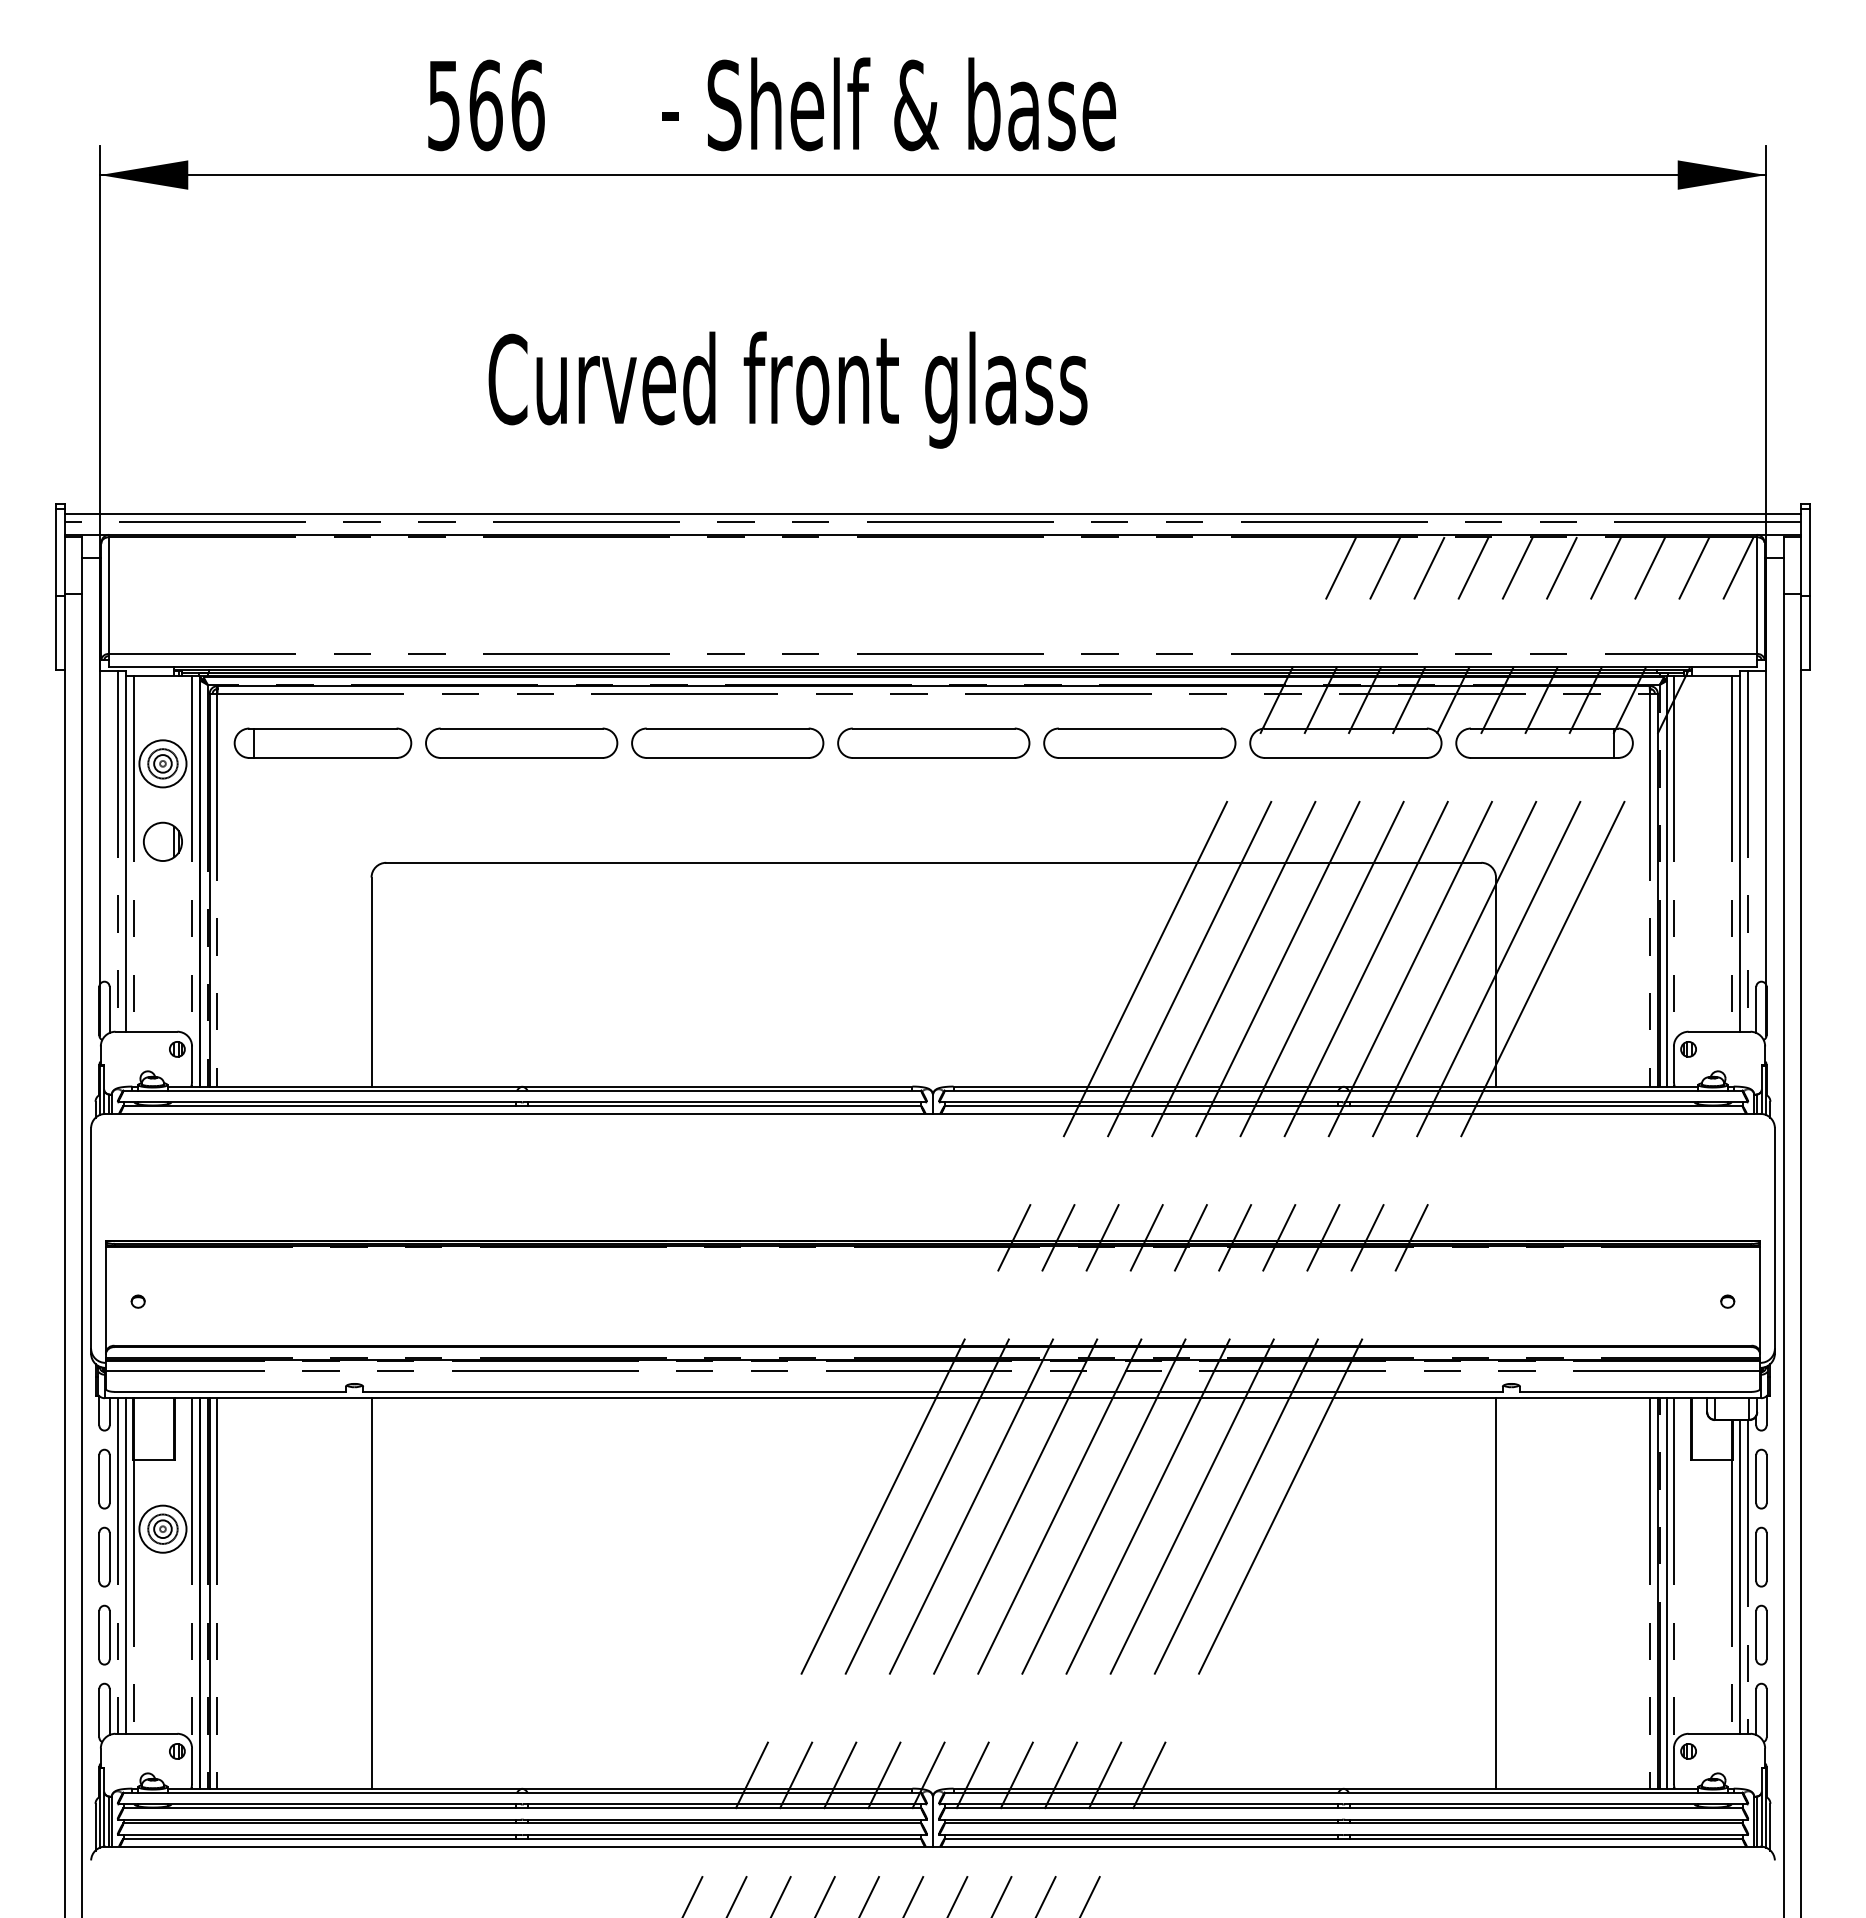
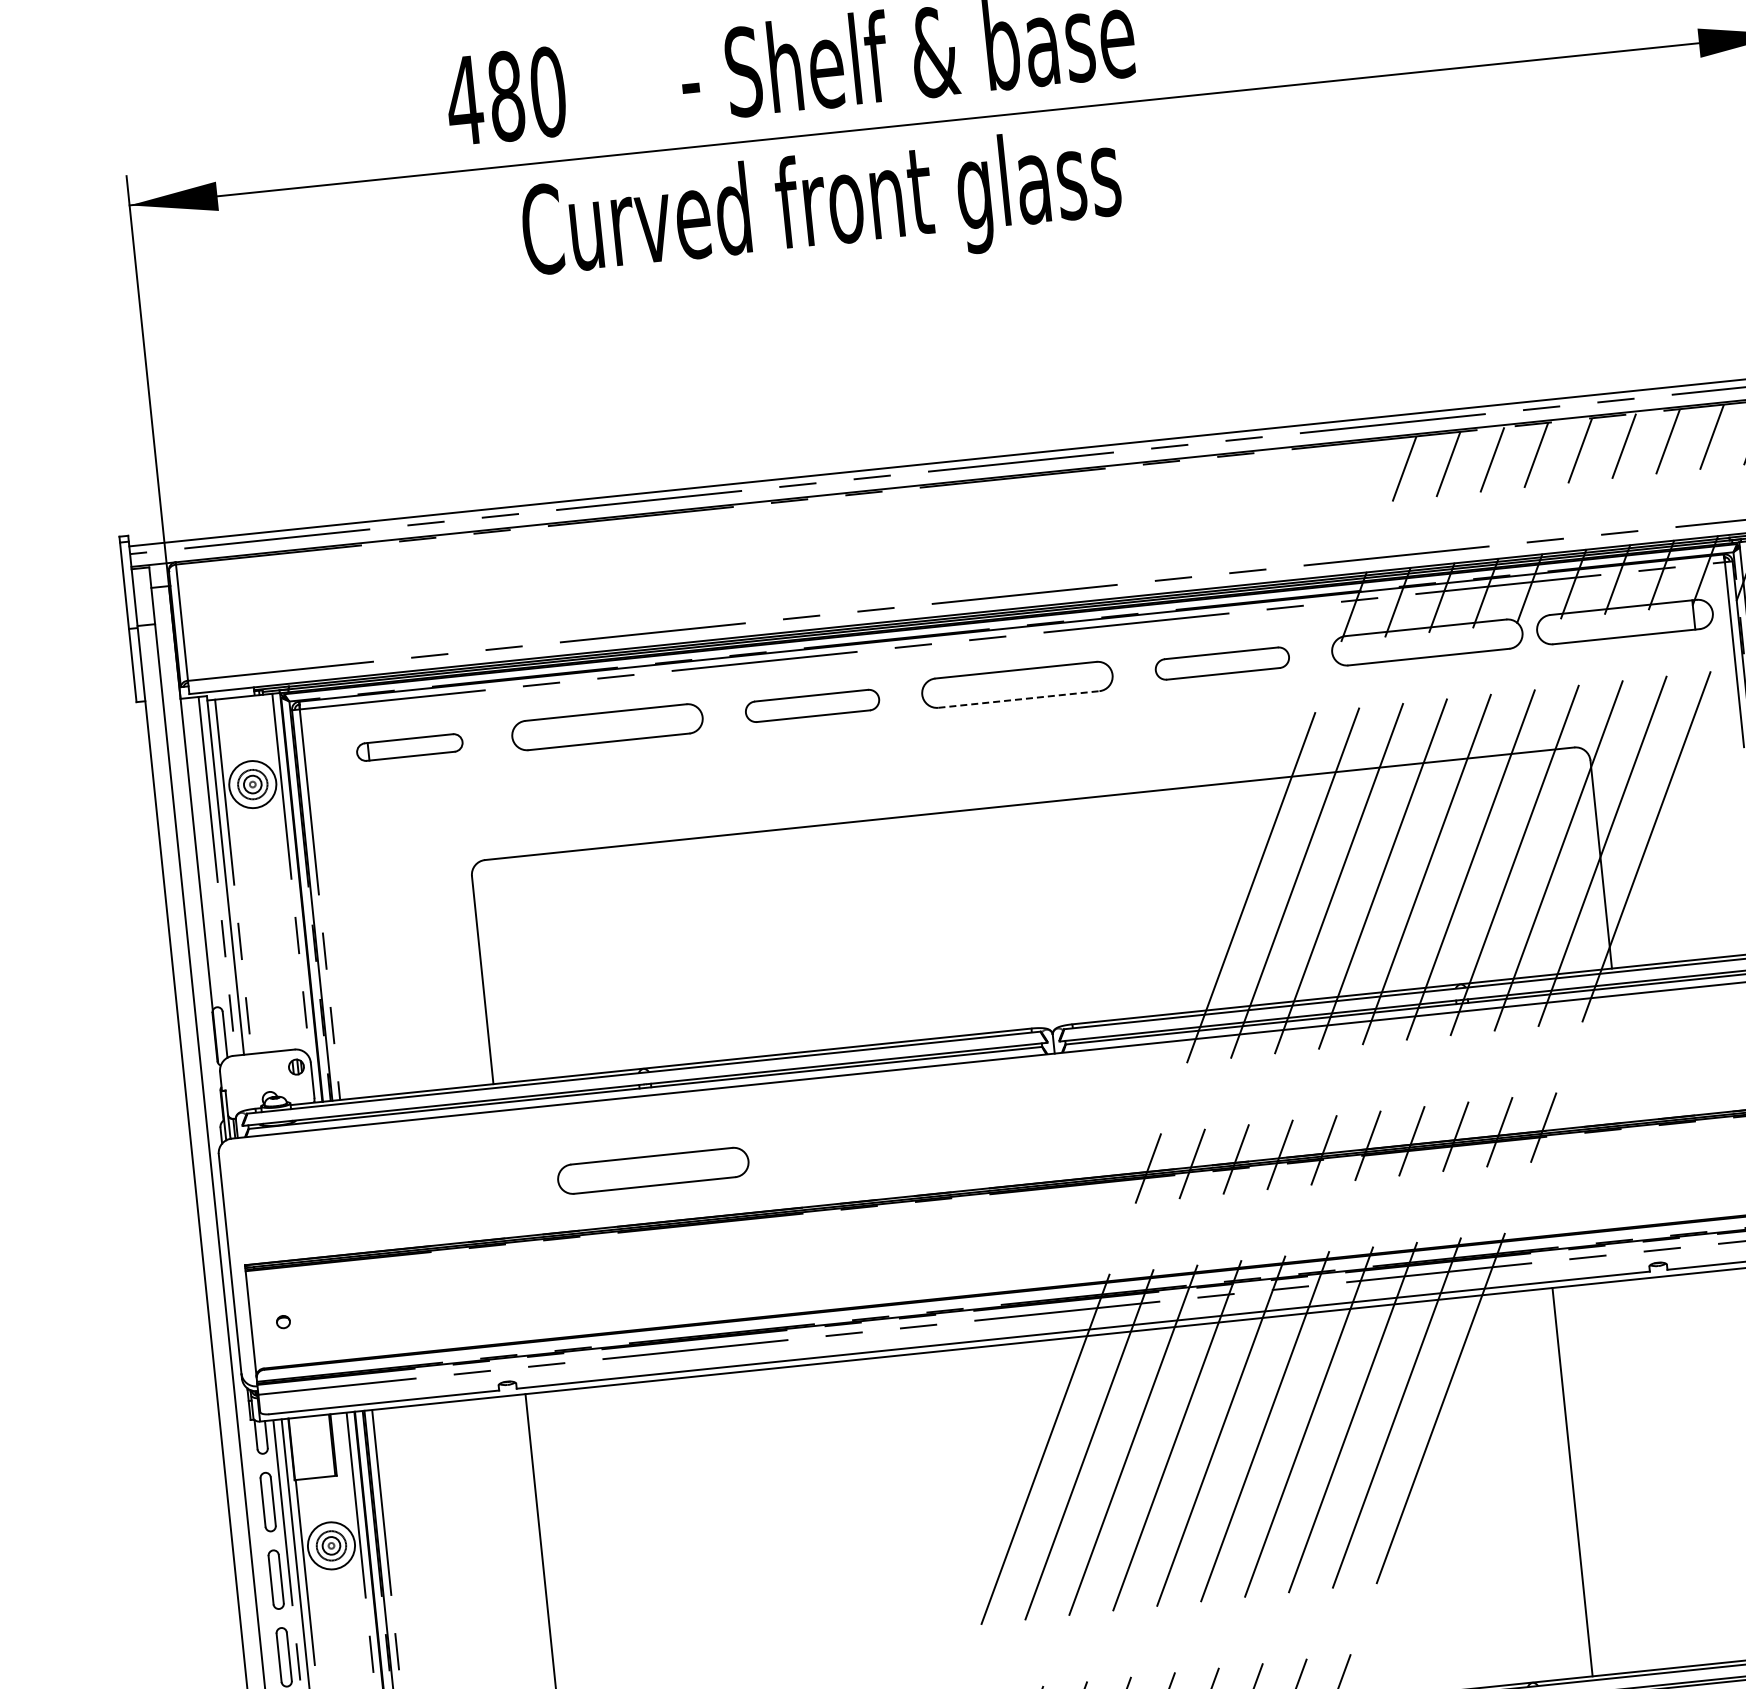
text: (485, 105) -> (505, 96), 566 -> 480
text: (787, 389) -> (821, 210), moved
part: (322, 742) -> (409, 746), size x0.6
part: (727, 742) -> (812, 705), size x0.7
part: (1139, 742) -> (1221, 662), size x0.7
line: (933, 757) -> (1018, 699), solid -> dashed
part: (162, 841) -> (260, 861), removed
part: (521, 1188) -> (653, 1170), added
line: (1496, 1593) -> (1573, 1482), moved

